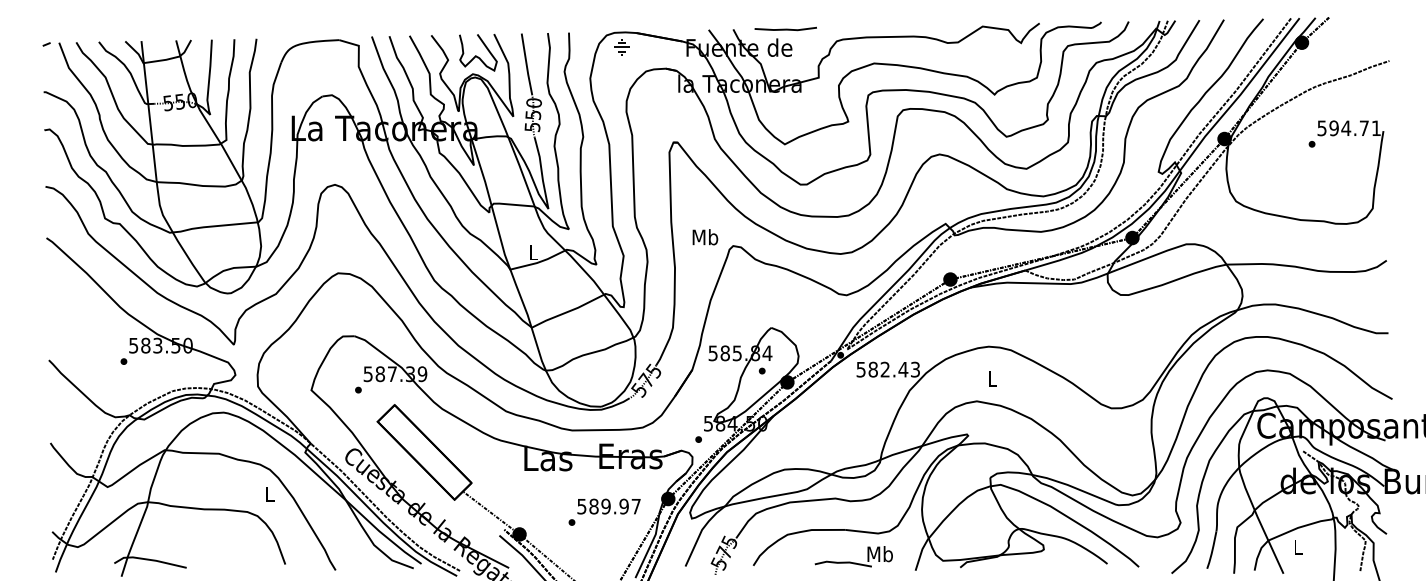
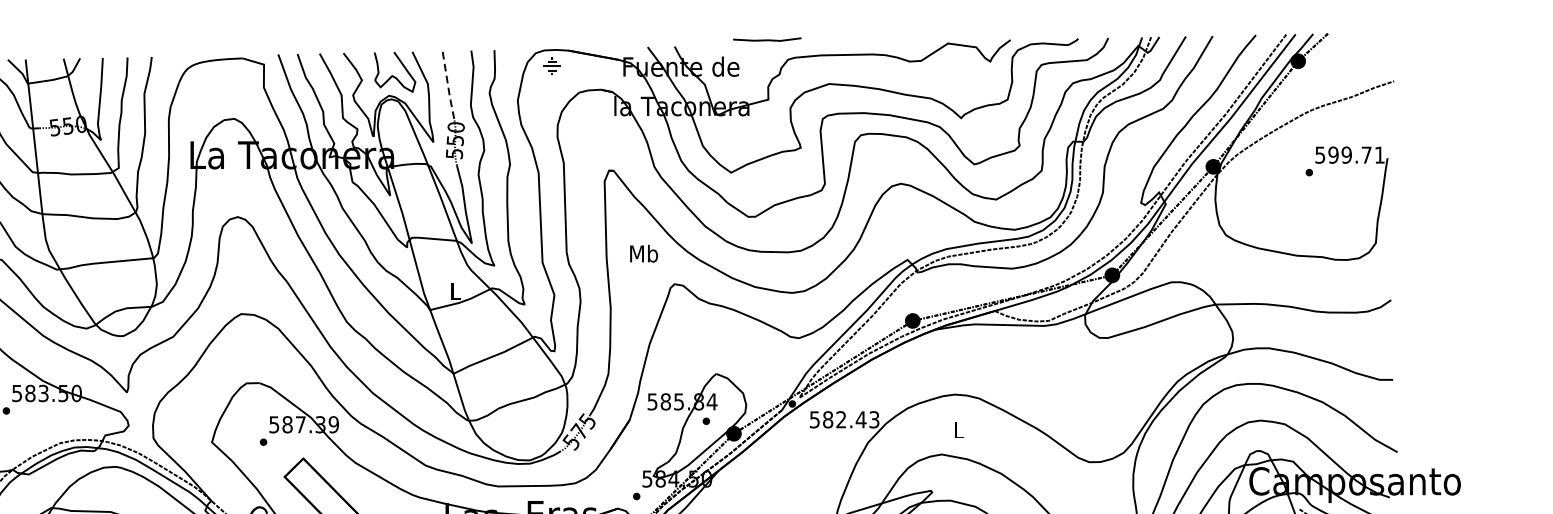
line: (785, 28) -> (766, 39), moved
line: (526, 64) -> (447, 85), solid -> dashed
text: (1346, 128) -> (1347, 155), 594.71 -> 599.71
text: (705, 237) -> (644, 254), moved

